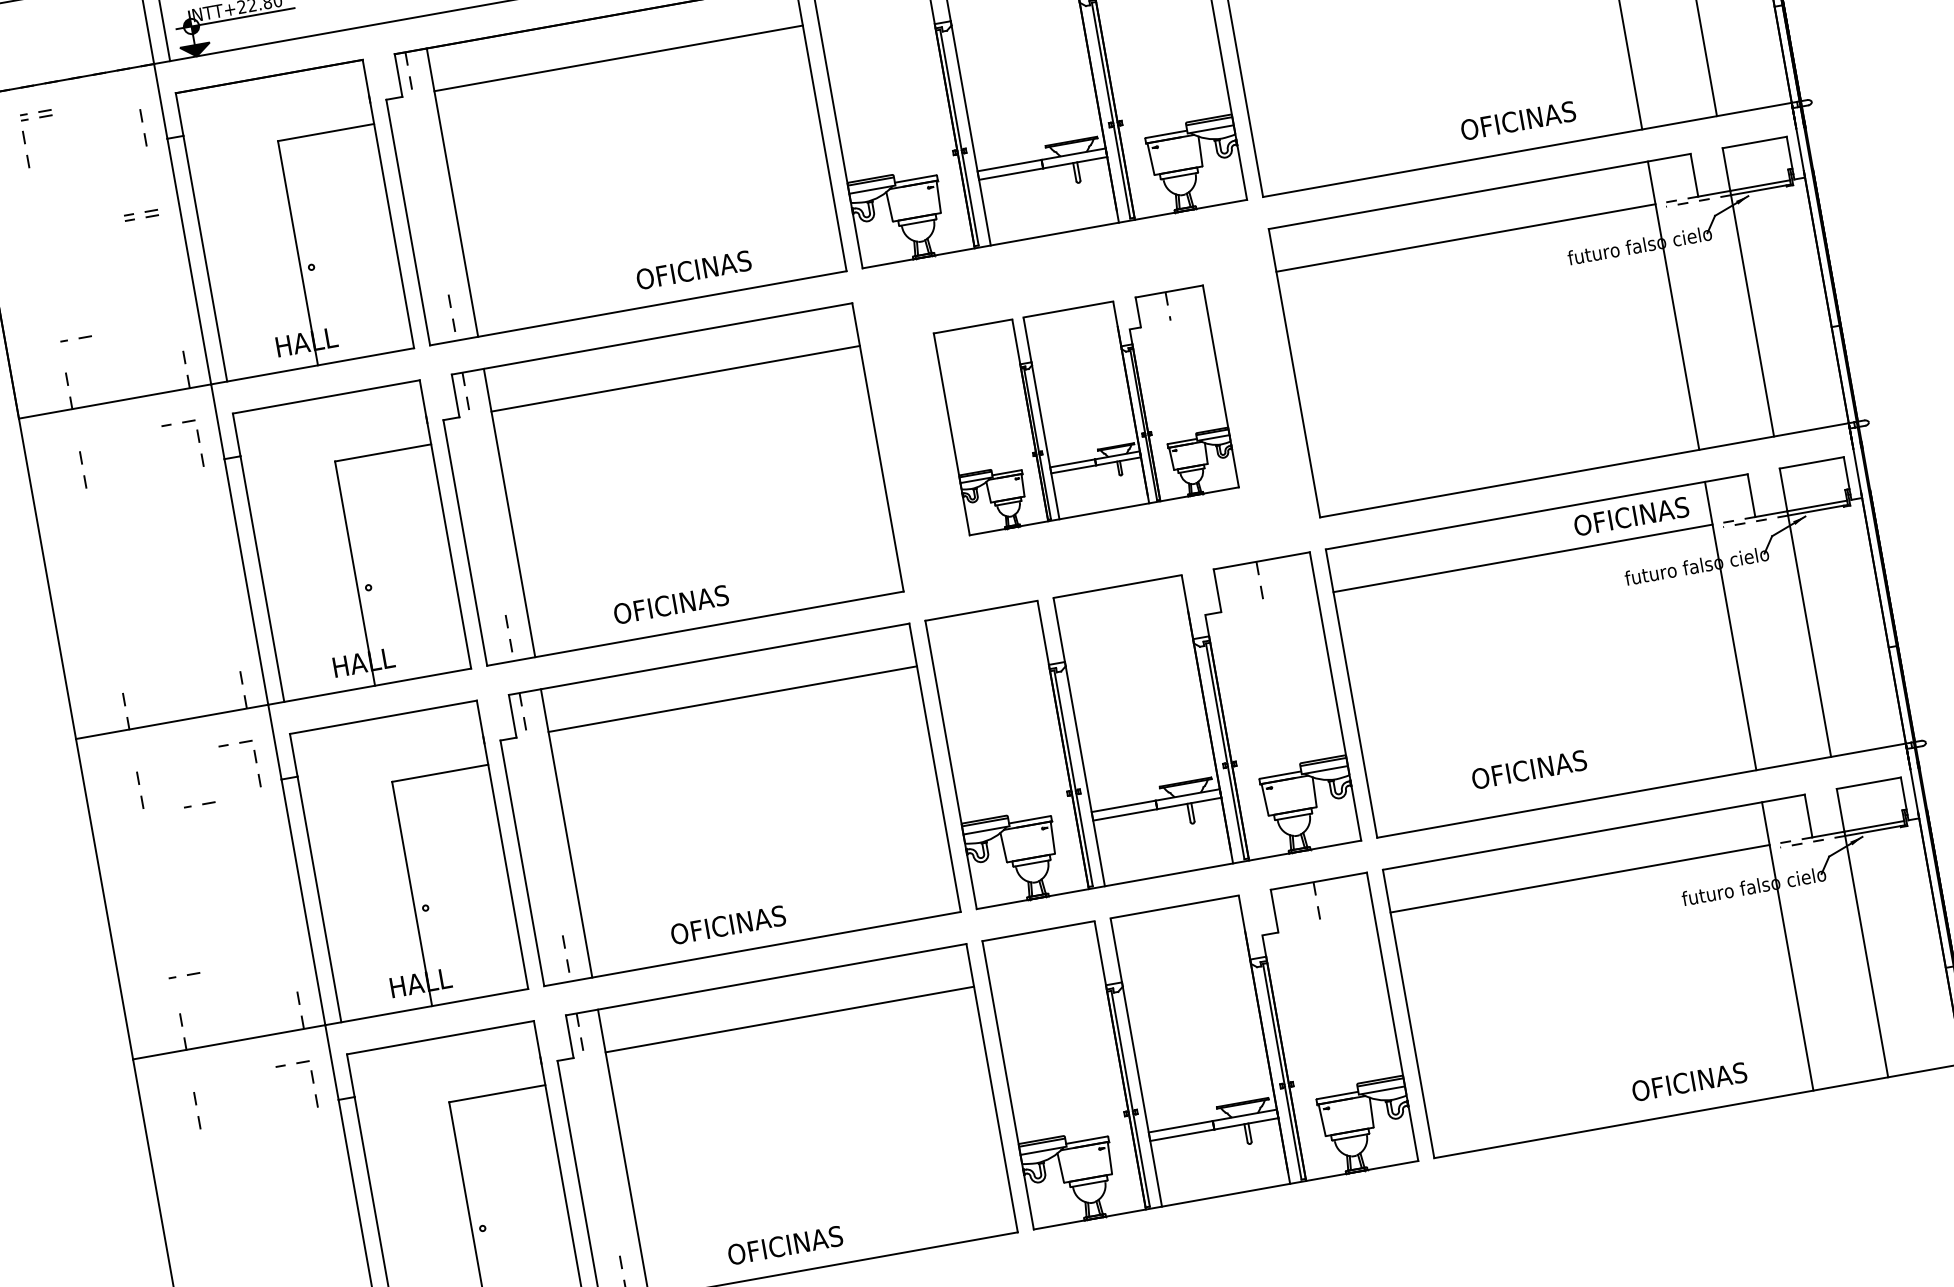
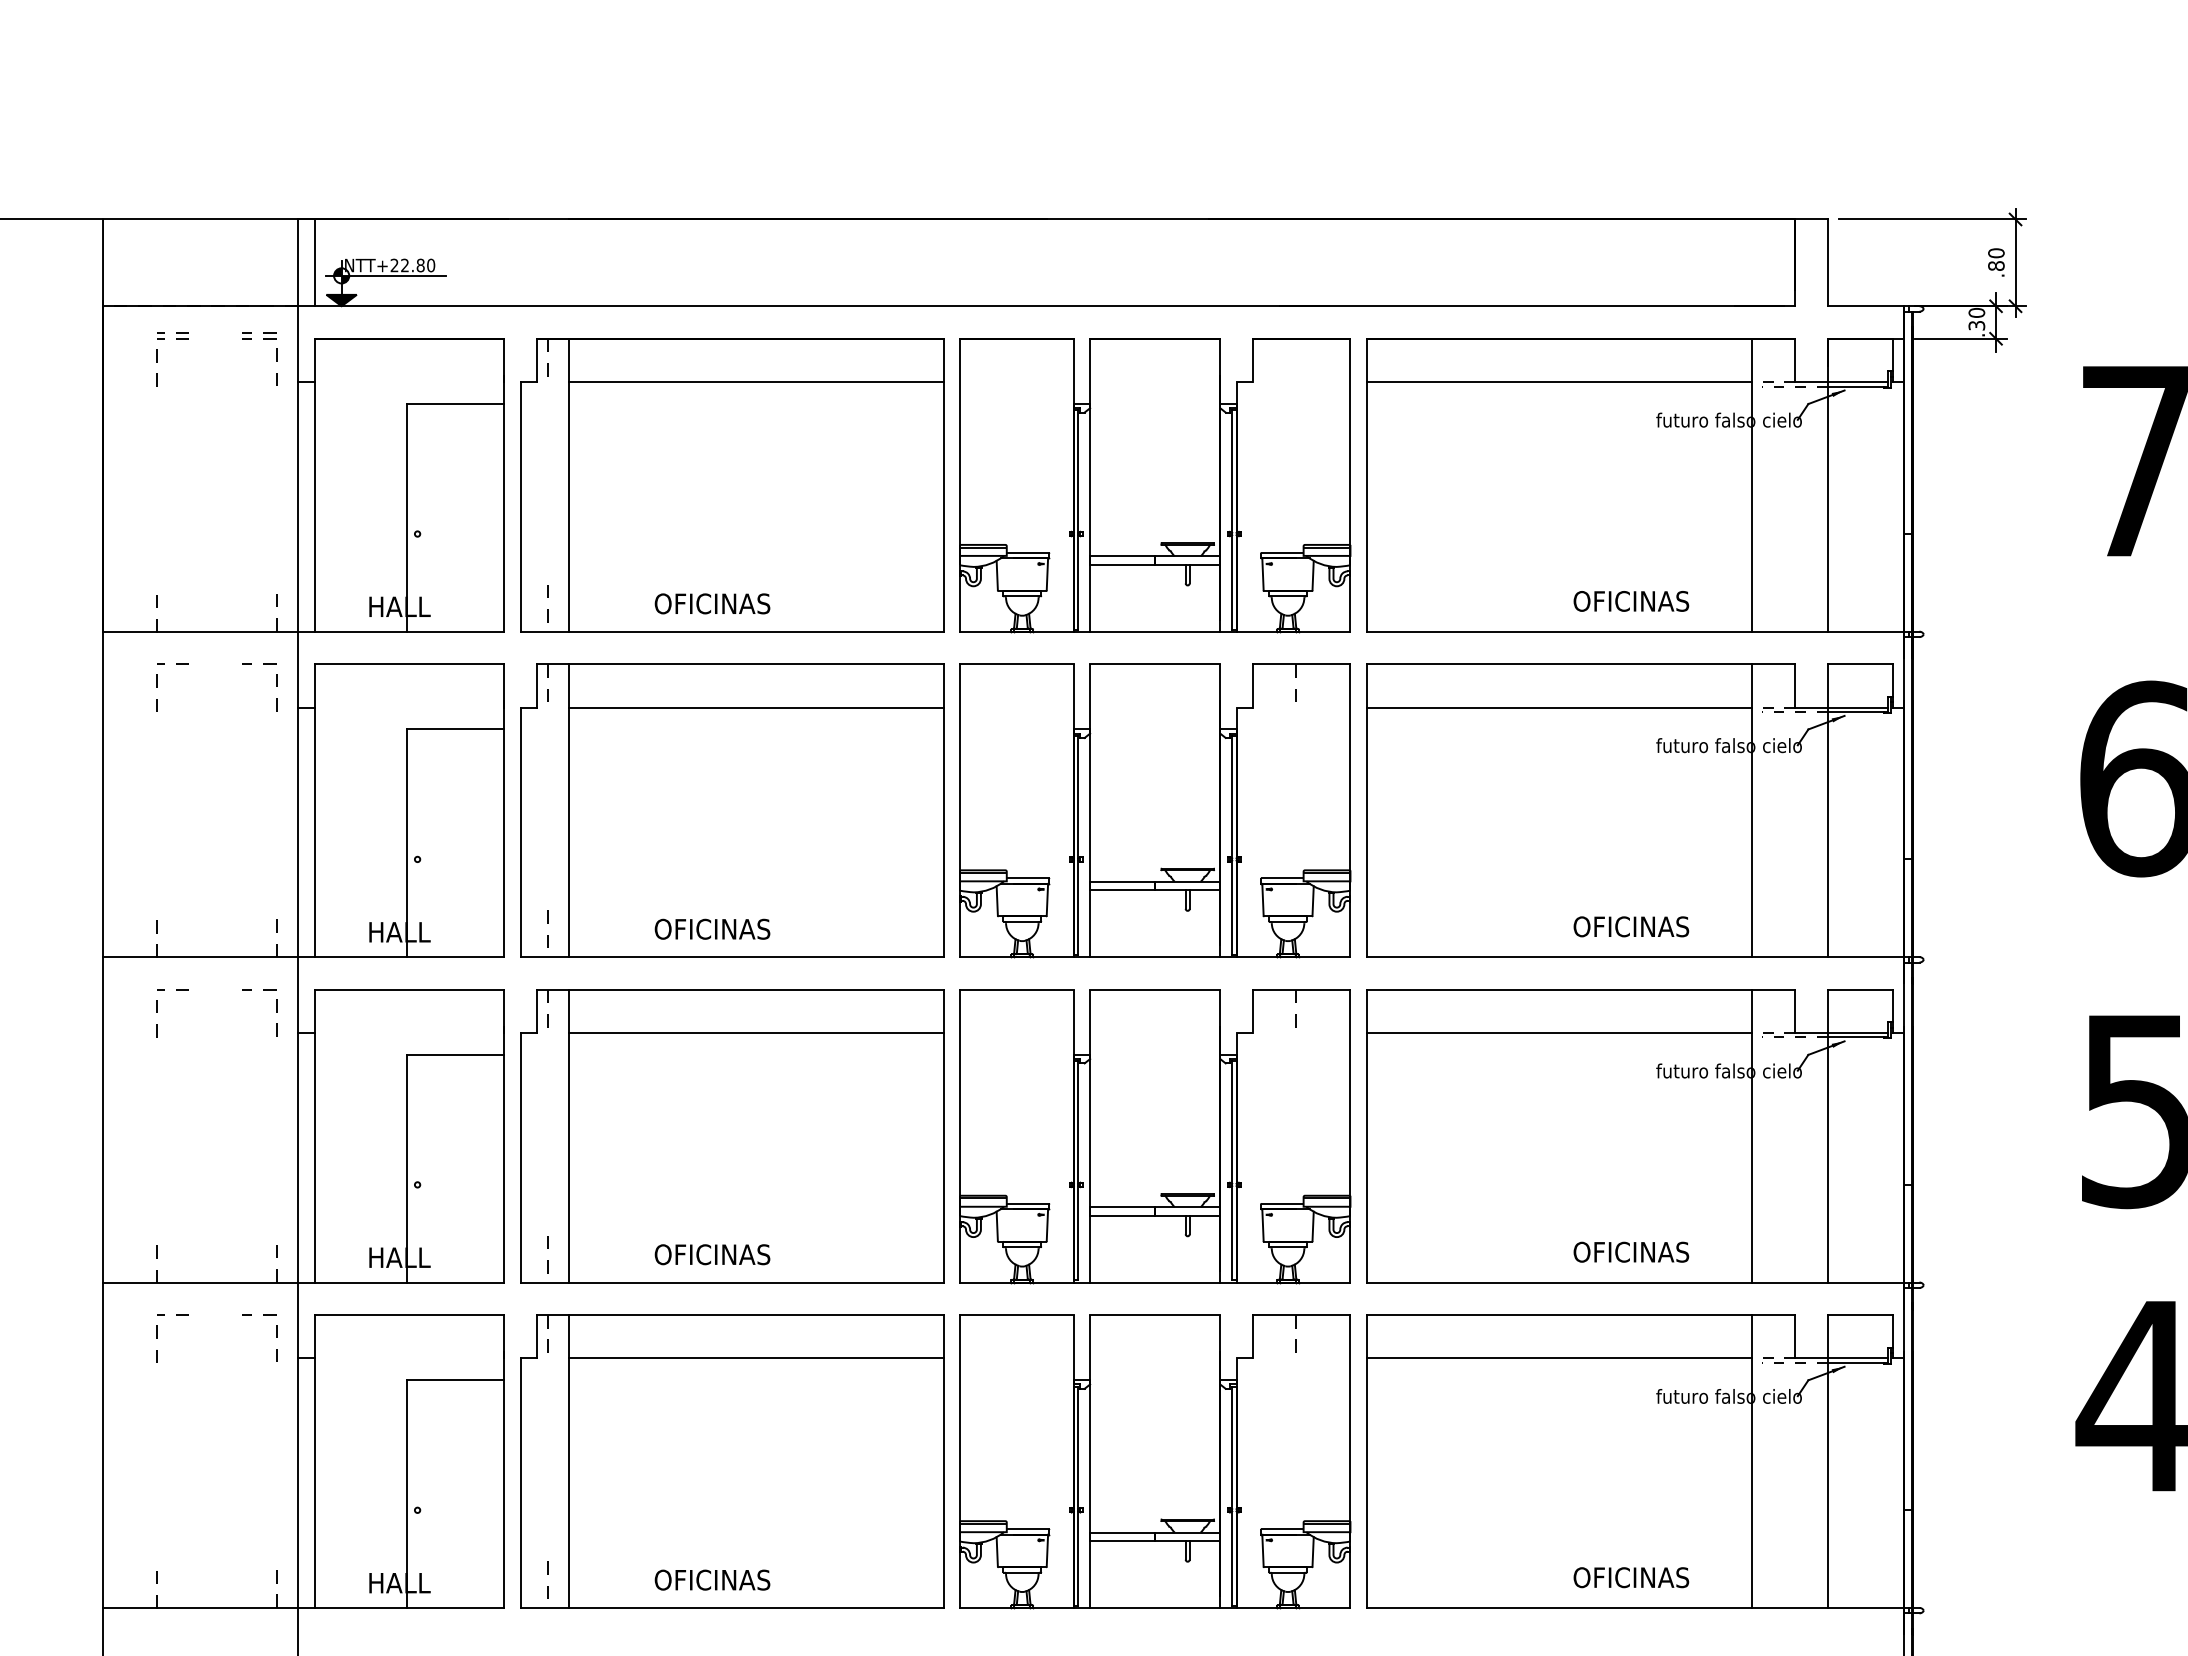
part: (141, 214) -> (259, 335), moved
text: (693, 269) -> (712, 603), moved
line: (79, 337) -> (176, 663), moved
part: (1086, 410) -> (1155, 810), size x1.43
text: (1631, 516) -> (1631, 926), moved
text: (1529, 769) -> (1631, 1251), moved
line: (202, 804) -> (176, 989), moved
line: (187, 974) -> (176, 1314), moved

